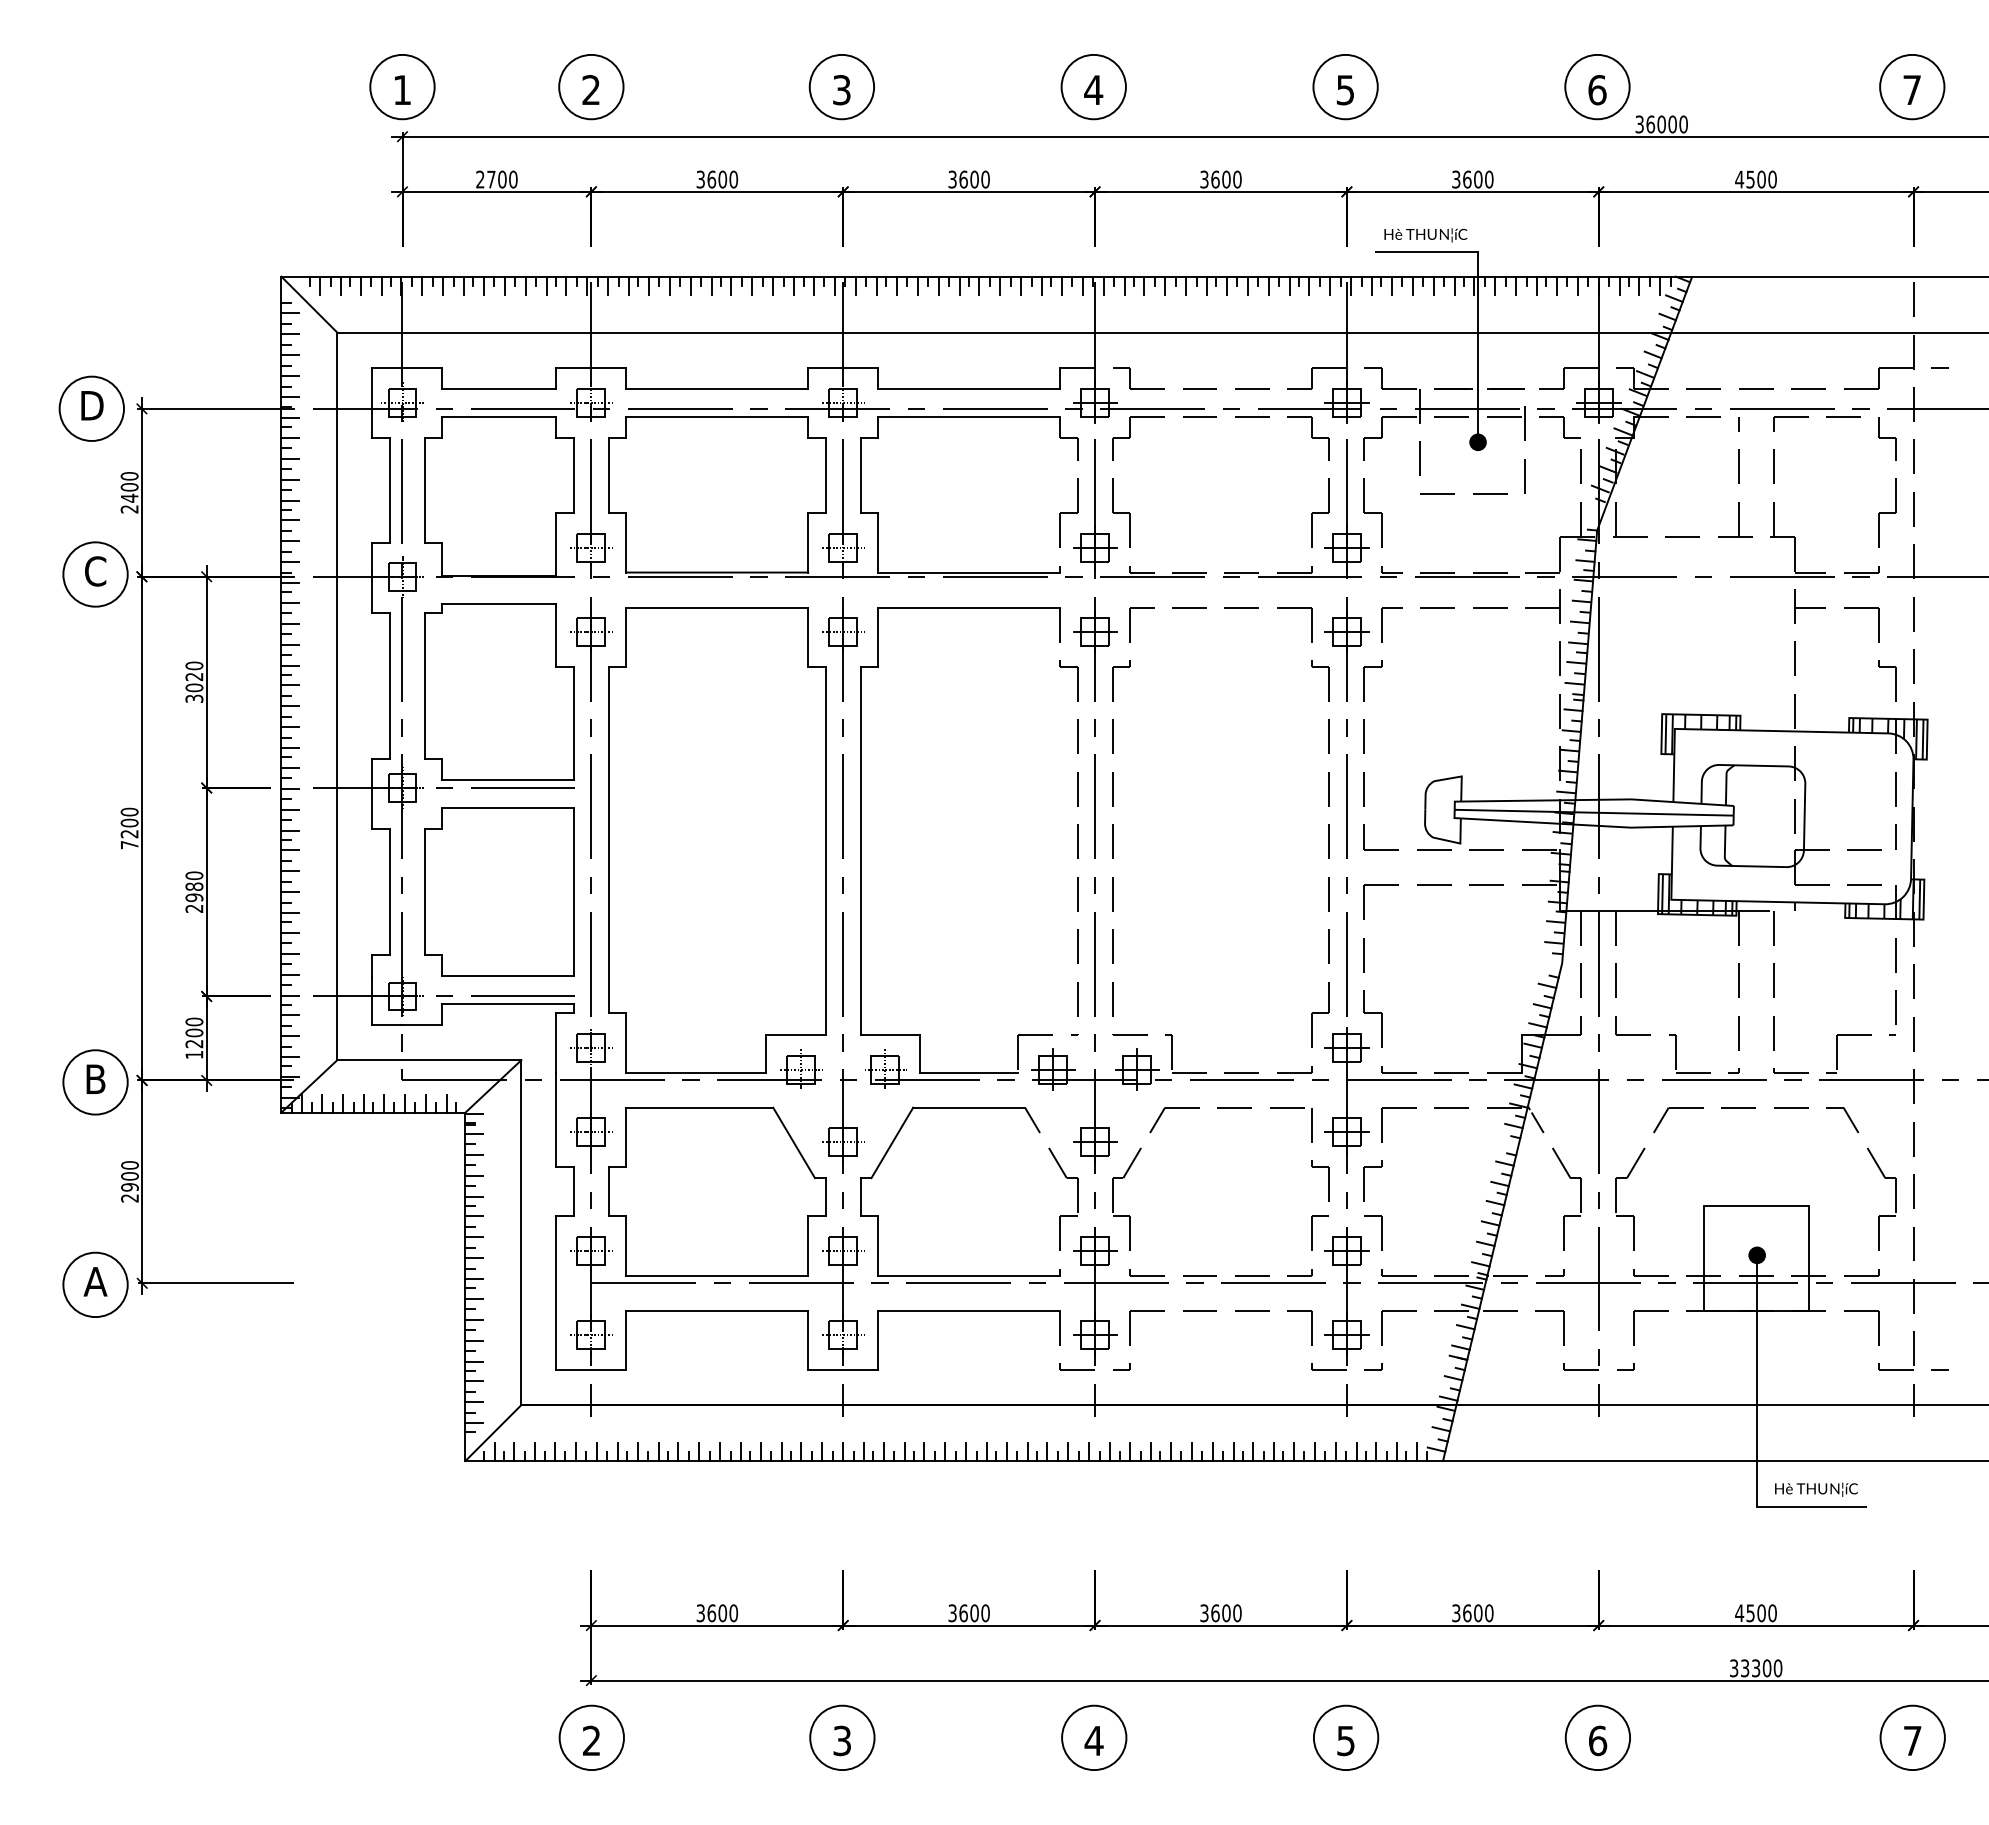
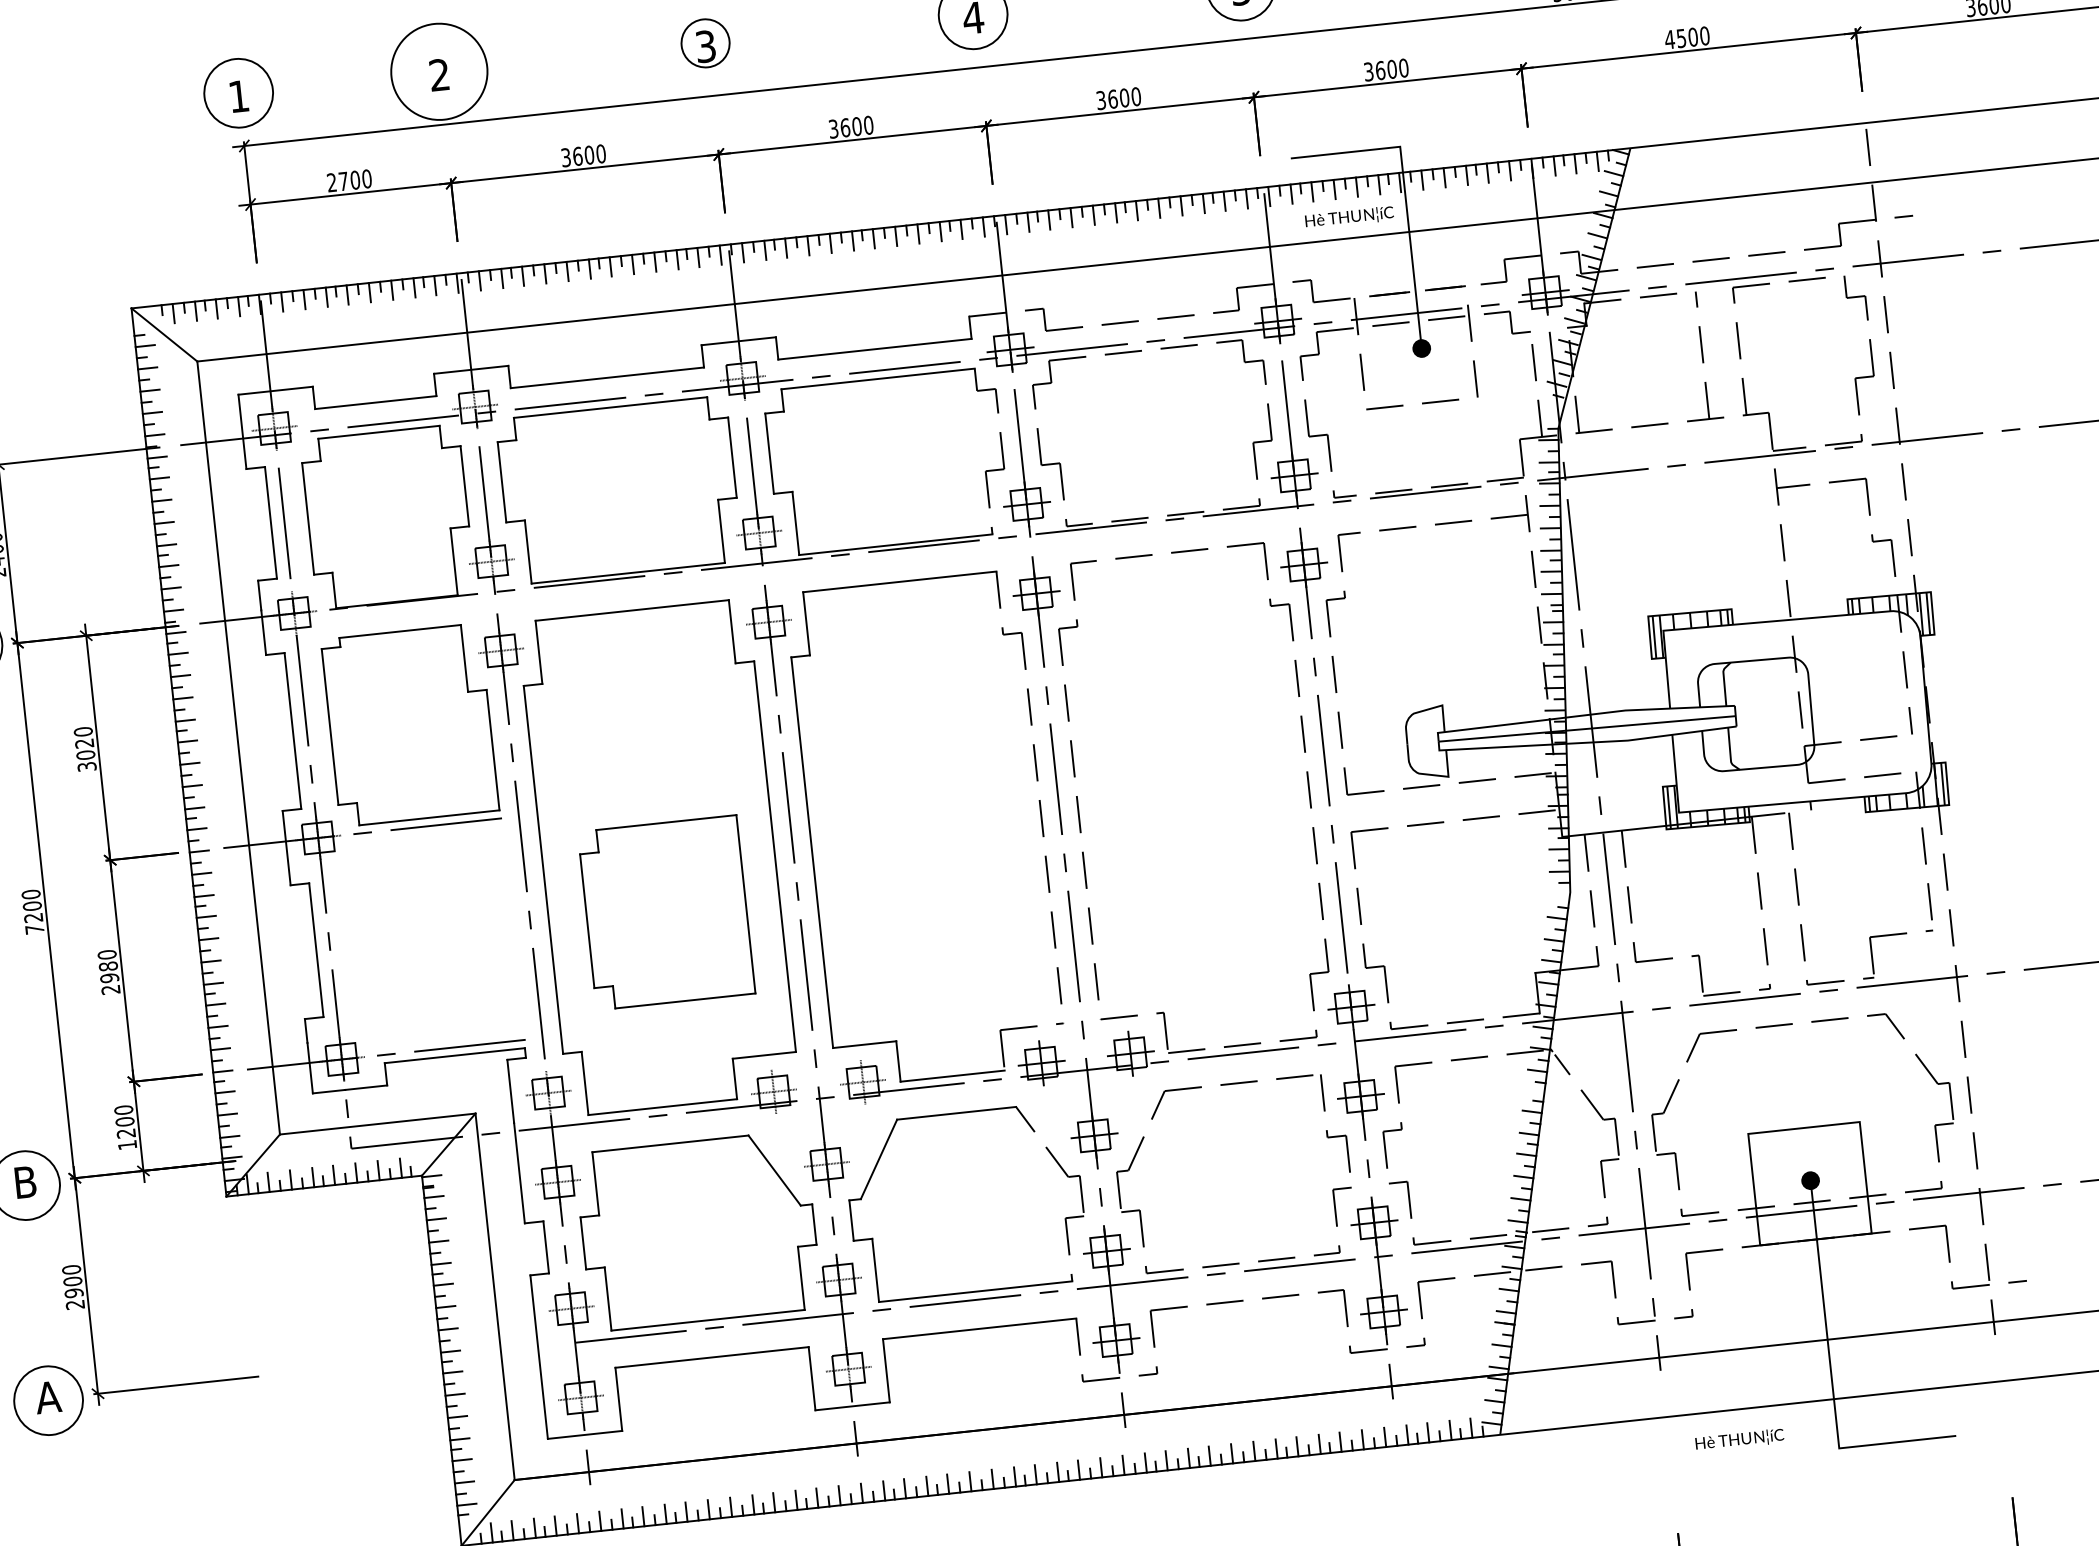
circle: (591, 86) -> (439, 71), size x1.4
circle: (841, 86) -> (705, 42), size x0.7
text: (1425, 235) -> (1349, 217), moved
part: (499, 891) -> (666, 911), moved
text: (1816, 1489) -> (1739, 1439), moved

